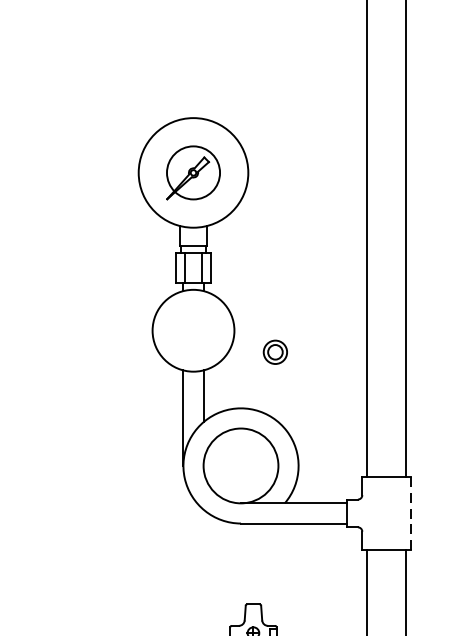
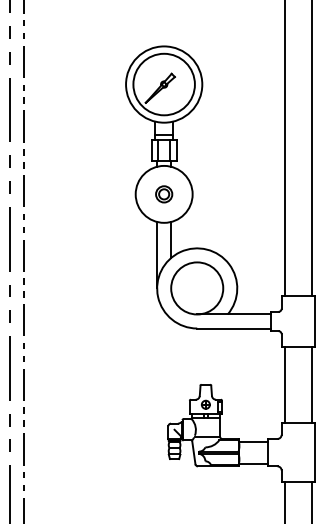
circle: (192, 172) -> (163, 84), size x1.67
part: (275, 352) -> (164, 194), moved
line: (411, 513) -> (315, 321), dashed -> solid

